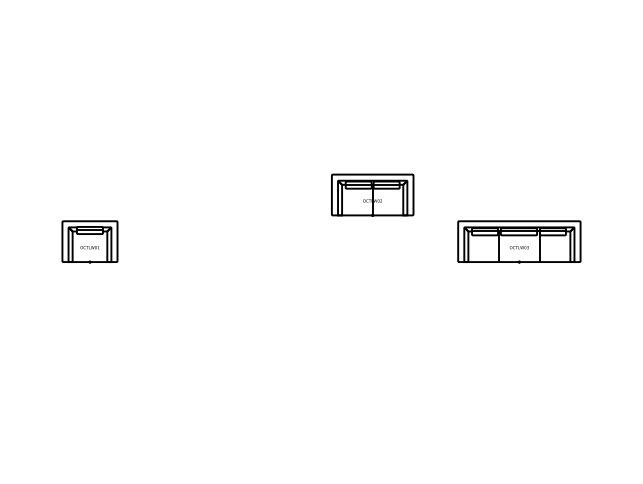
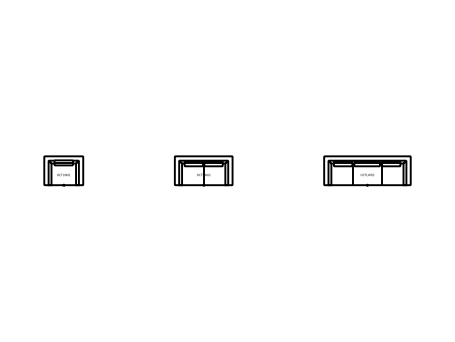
part: (372, 194) -> (203, 170), moved

